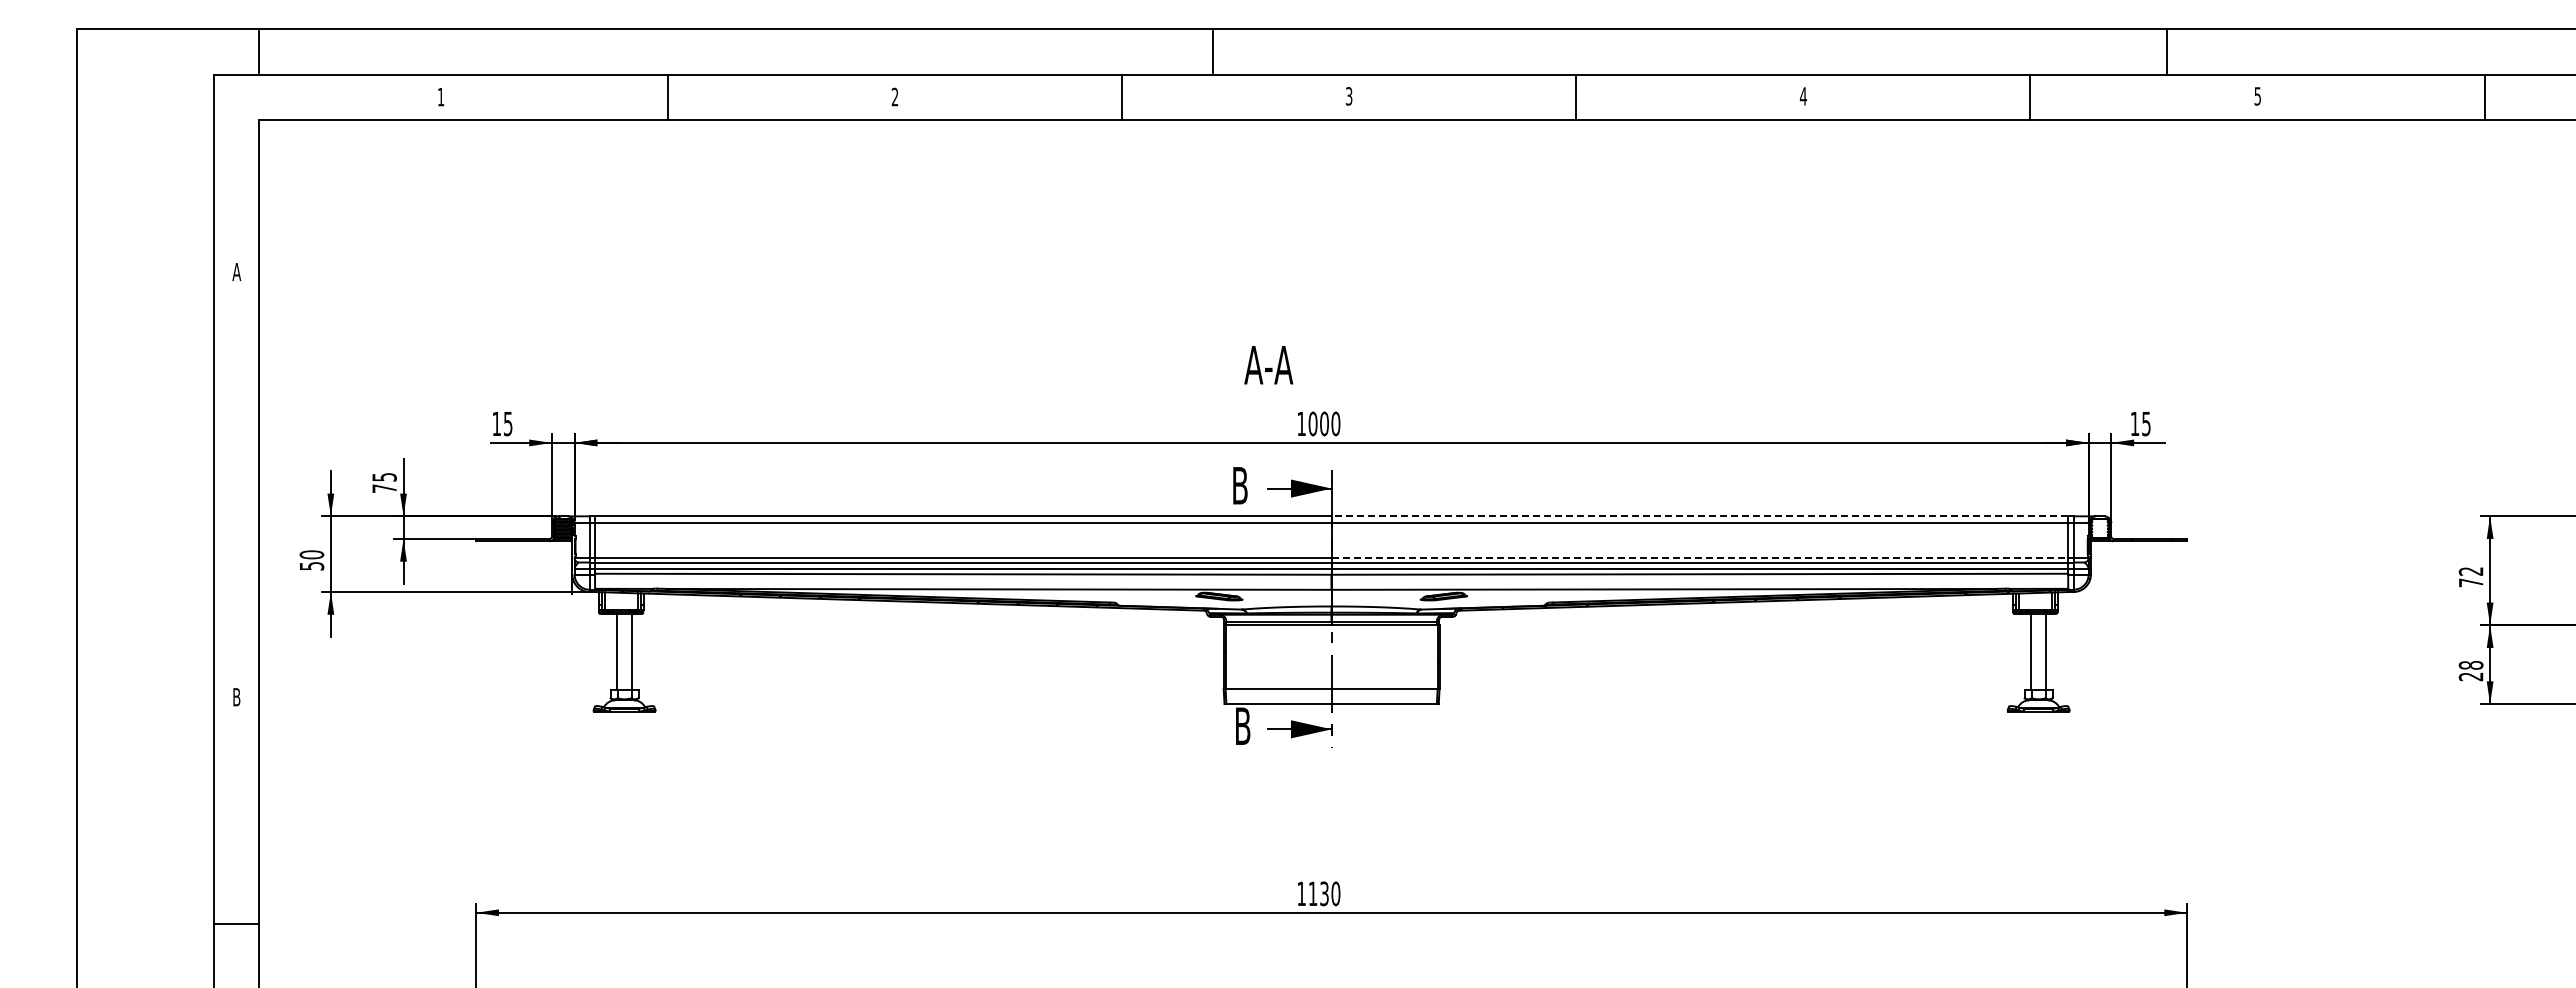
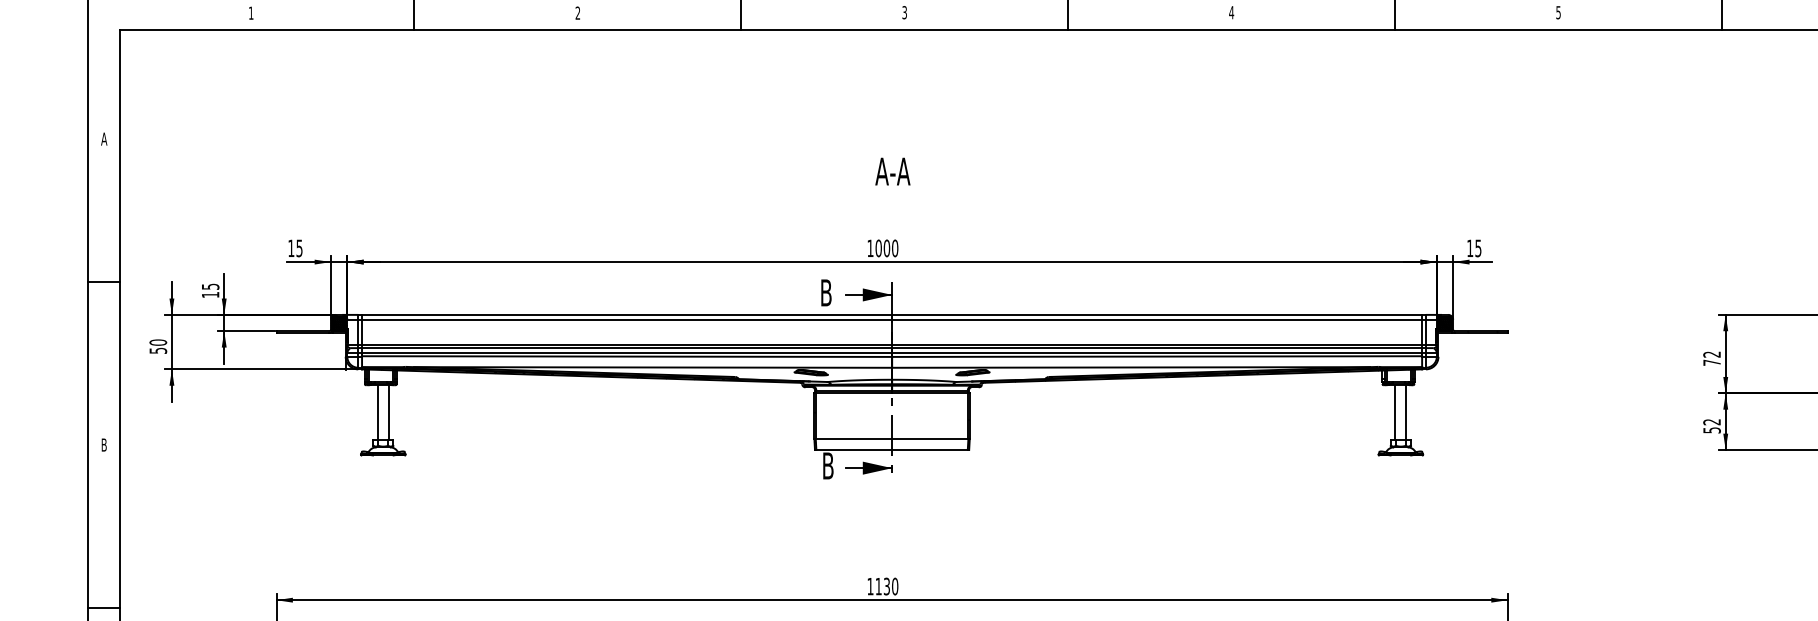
text: (1268, 365) -> (892, 171), moved
line: (235, 470) -> (103, 281), added
text: (384, 488) -> (210, 294), 75 -> 15
line: (1699, 516) -> (1156, 315), dashed -> solid
hatch: (2099, 528) -> (1444, 323), added
line: (1700, 557) -> (1157, 344), dashed -> solid
text: (2470, 671) -> (1711, 426), 28 -> 52

